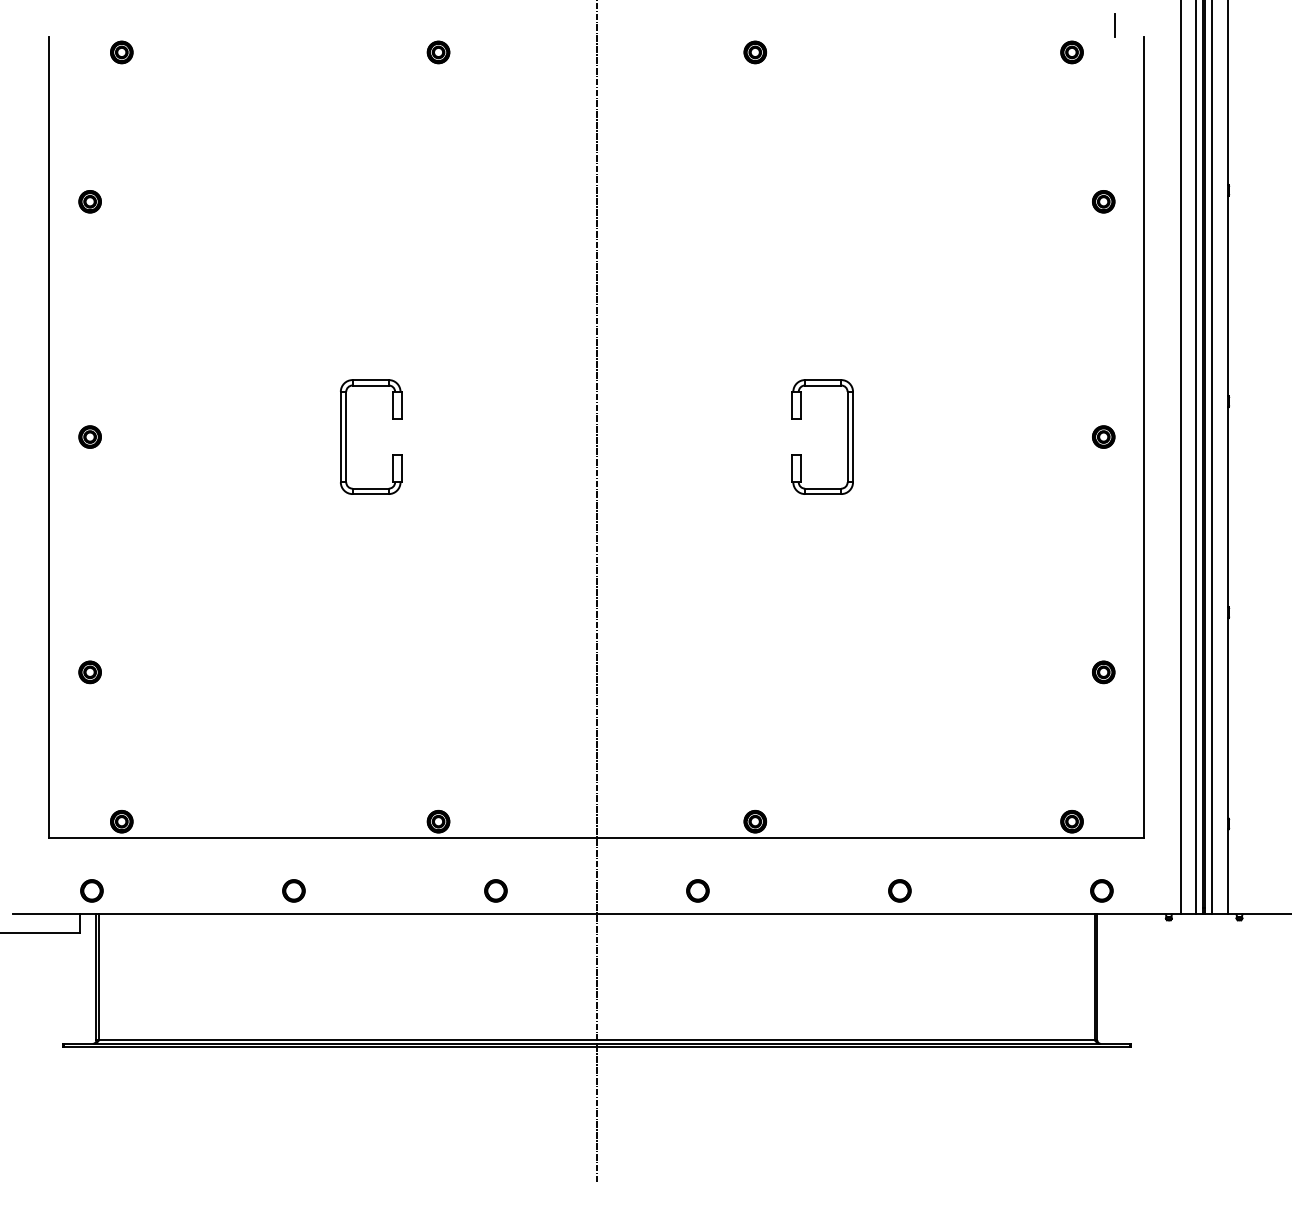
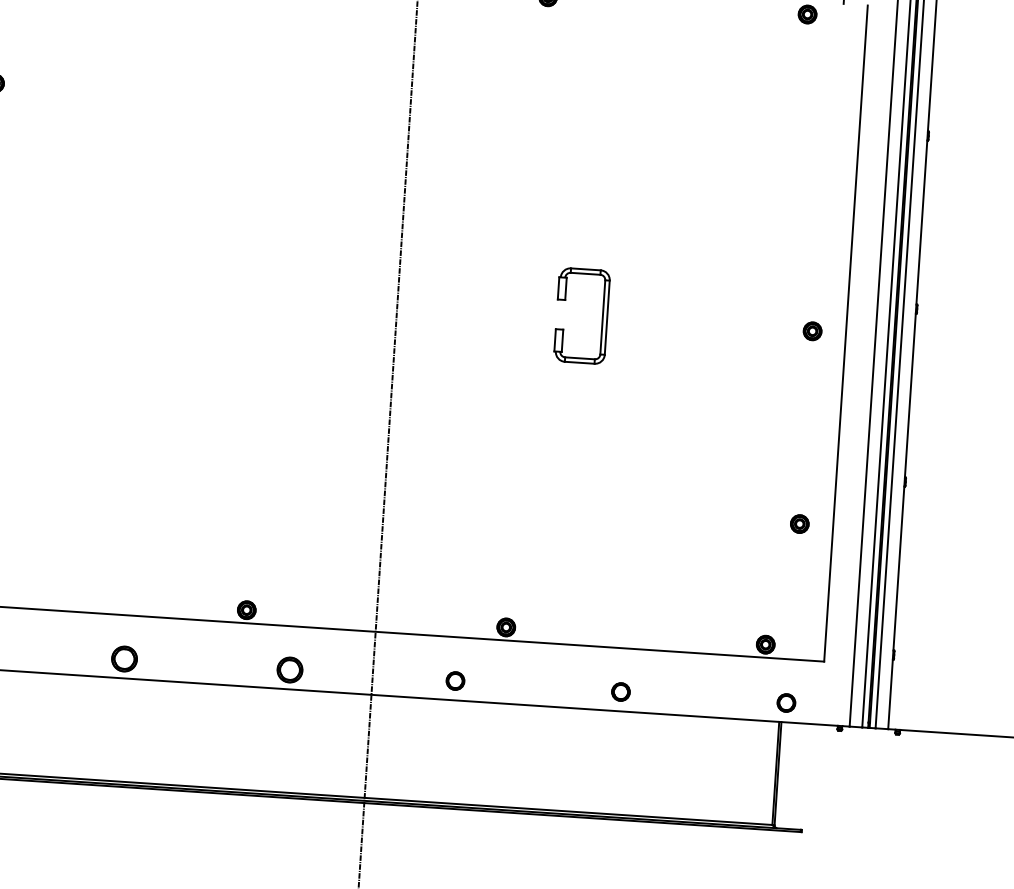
part: (1103, 201) -> (825, 138), removed
part: (346, 436) -> (192, 289), removed
part: (293, 890) -> (124, 658), size x1.4
part: (495, 890) -> (289, 669), size x1.4

